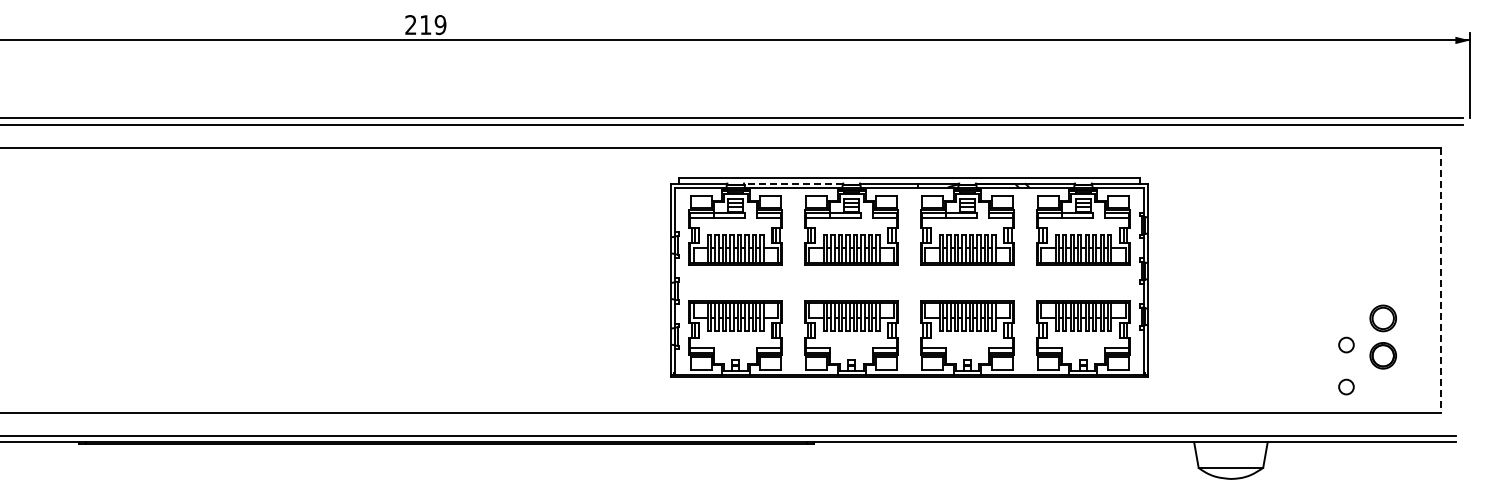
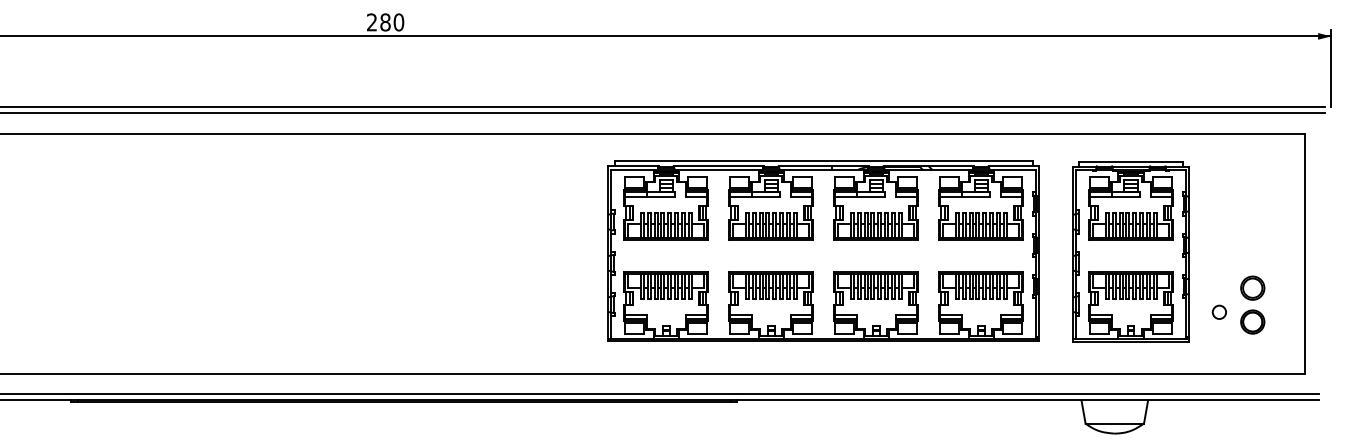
text: (433, 25) -> (392, 22), 219 -> 280
line: (793, 183) -> (718, 165), dashed -> solid
part: (1248, 277) -> (1130, 251), added
line: (1440, 280) -> (1304, 253), dashed -> solid
circle: (1346, 386) -> (1219, 349), removed

